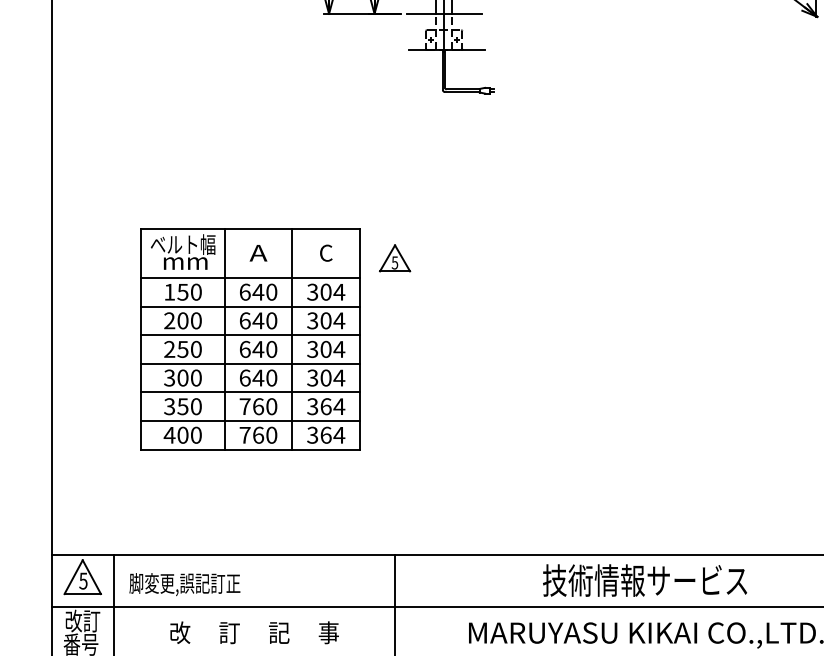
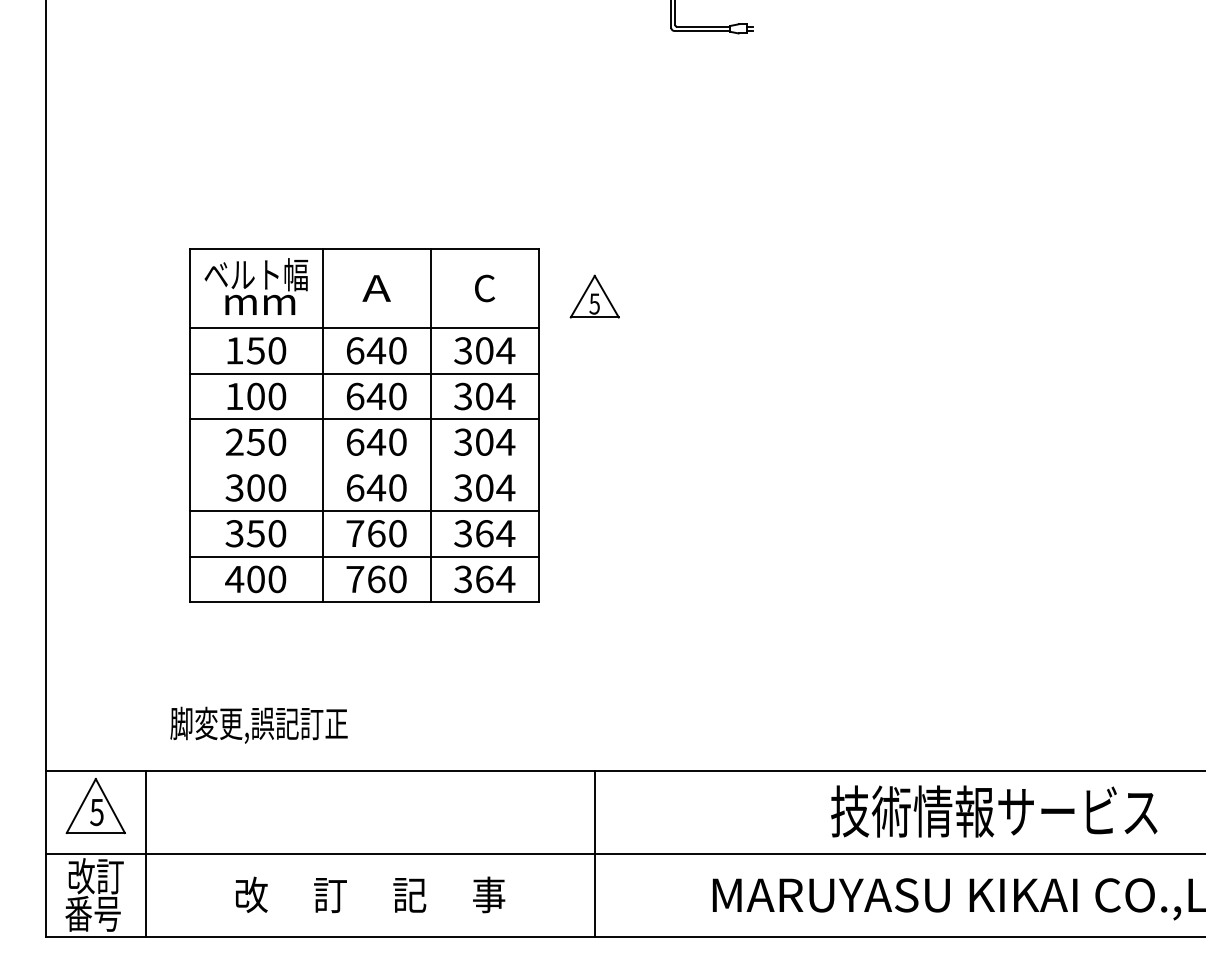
text: (169, 320) -> (234, 395), 200 -> 100
line: (250, 363) -> (363, 464), removed
text: (184, 584) -> (258, 725), moved

